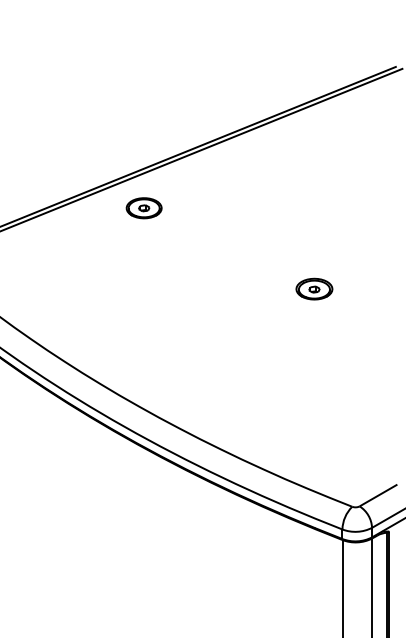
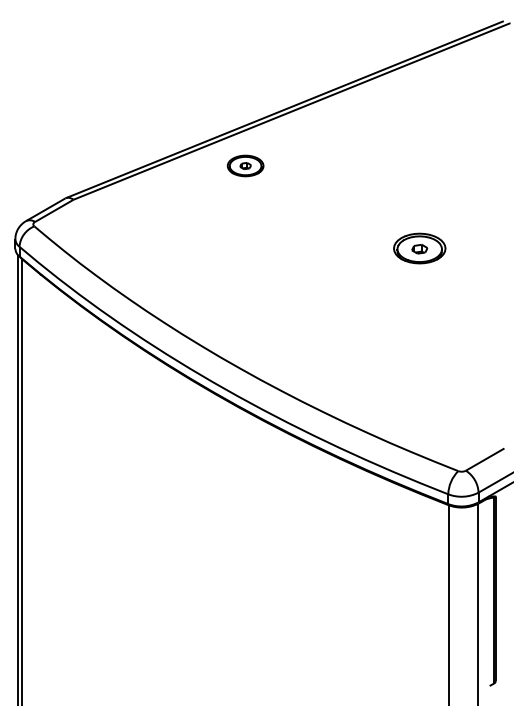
part: (314, 288) -> (419, 248), size x1.4

